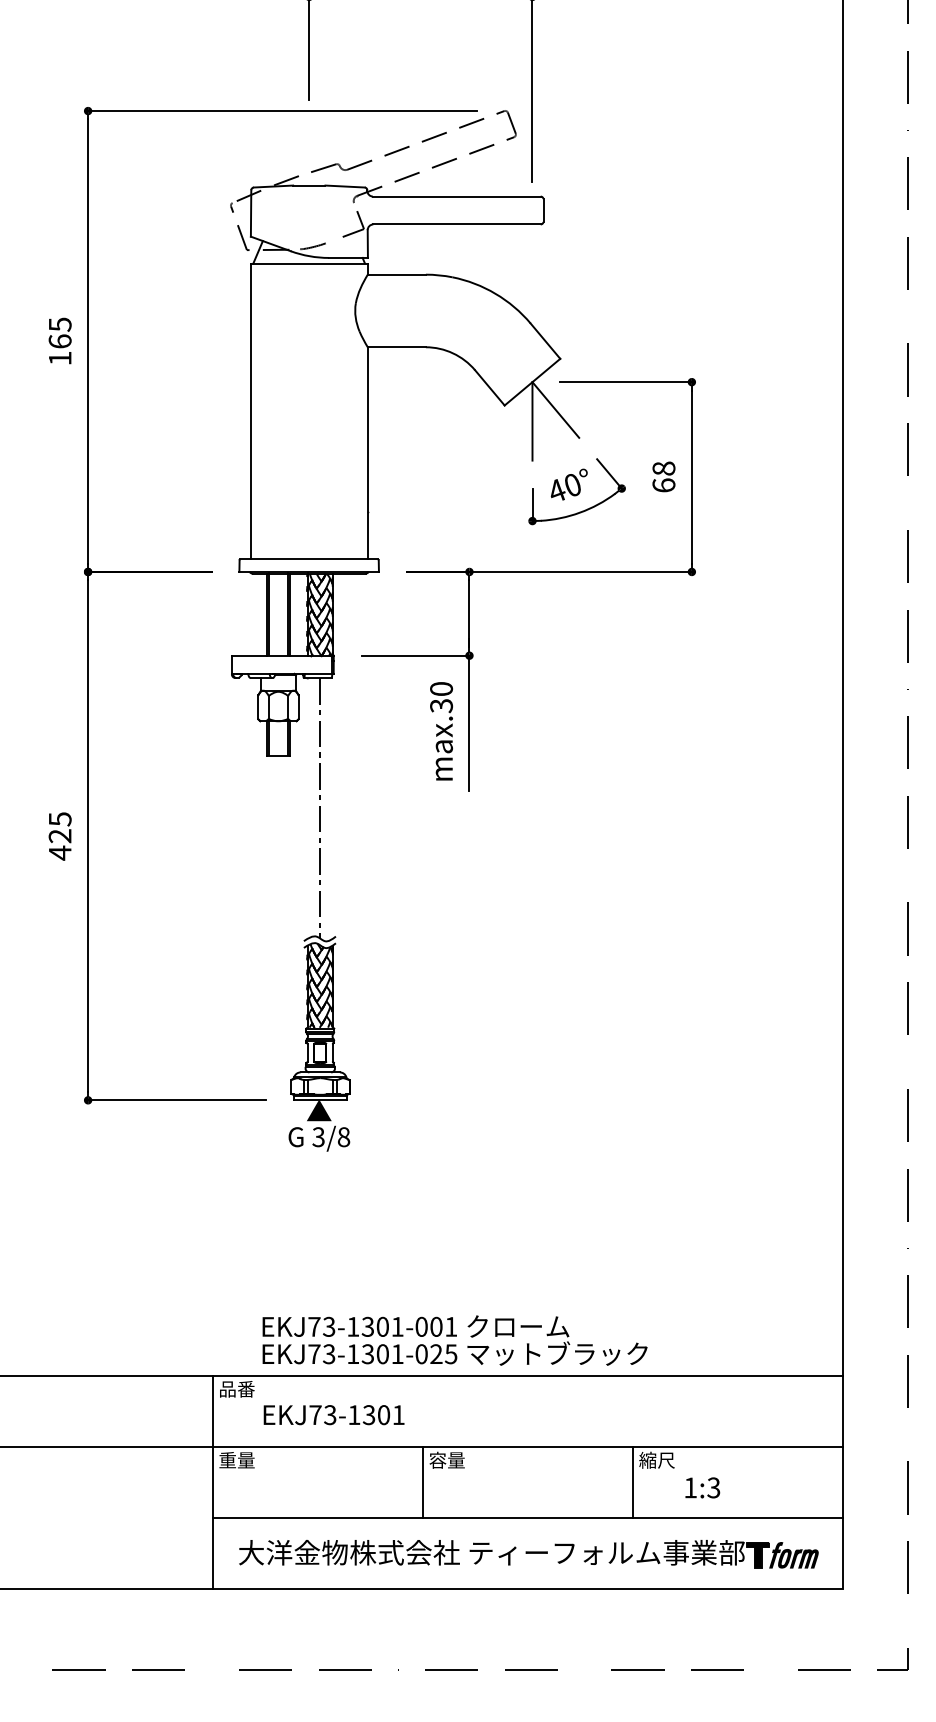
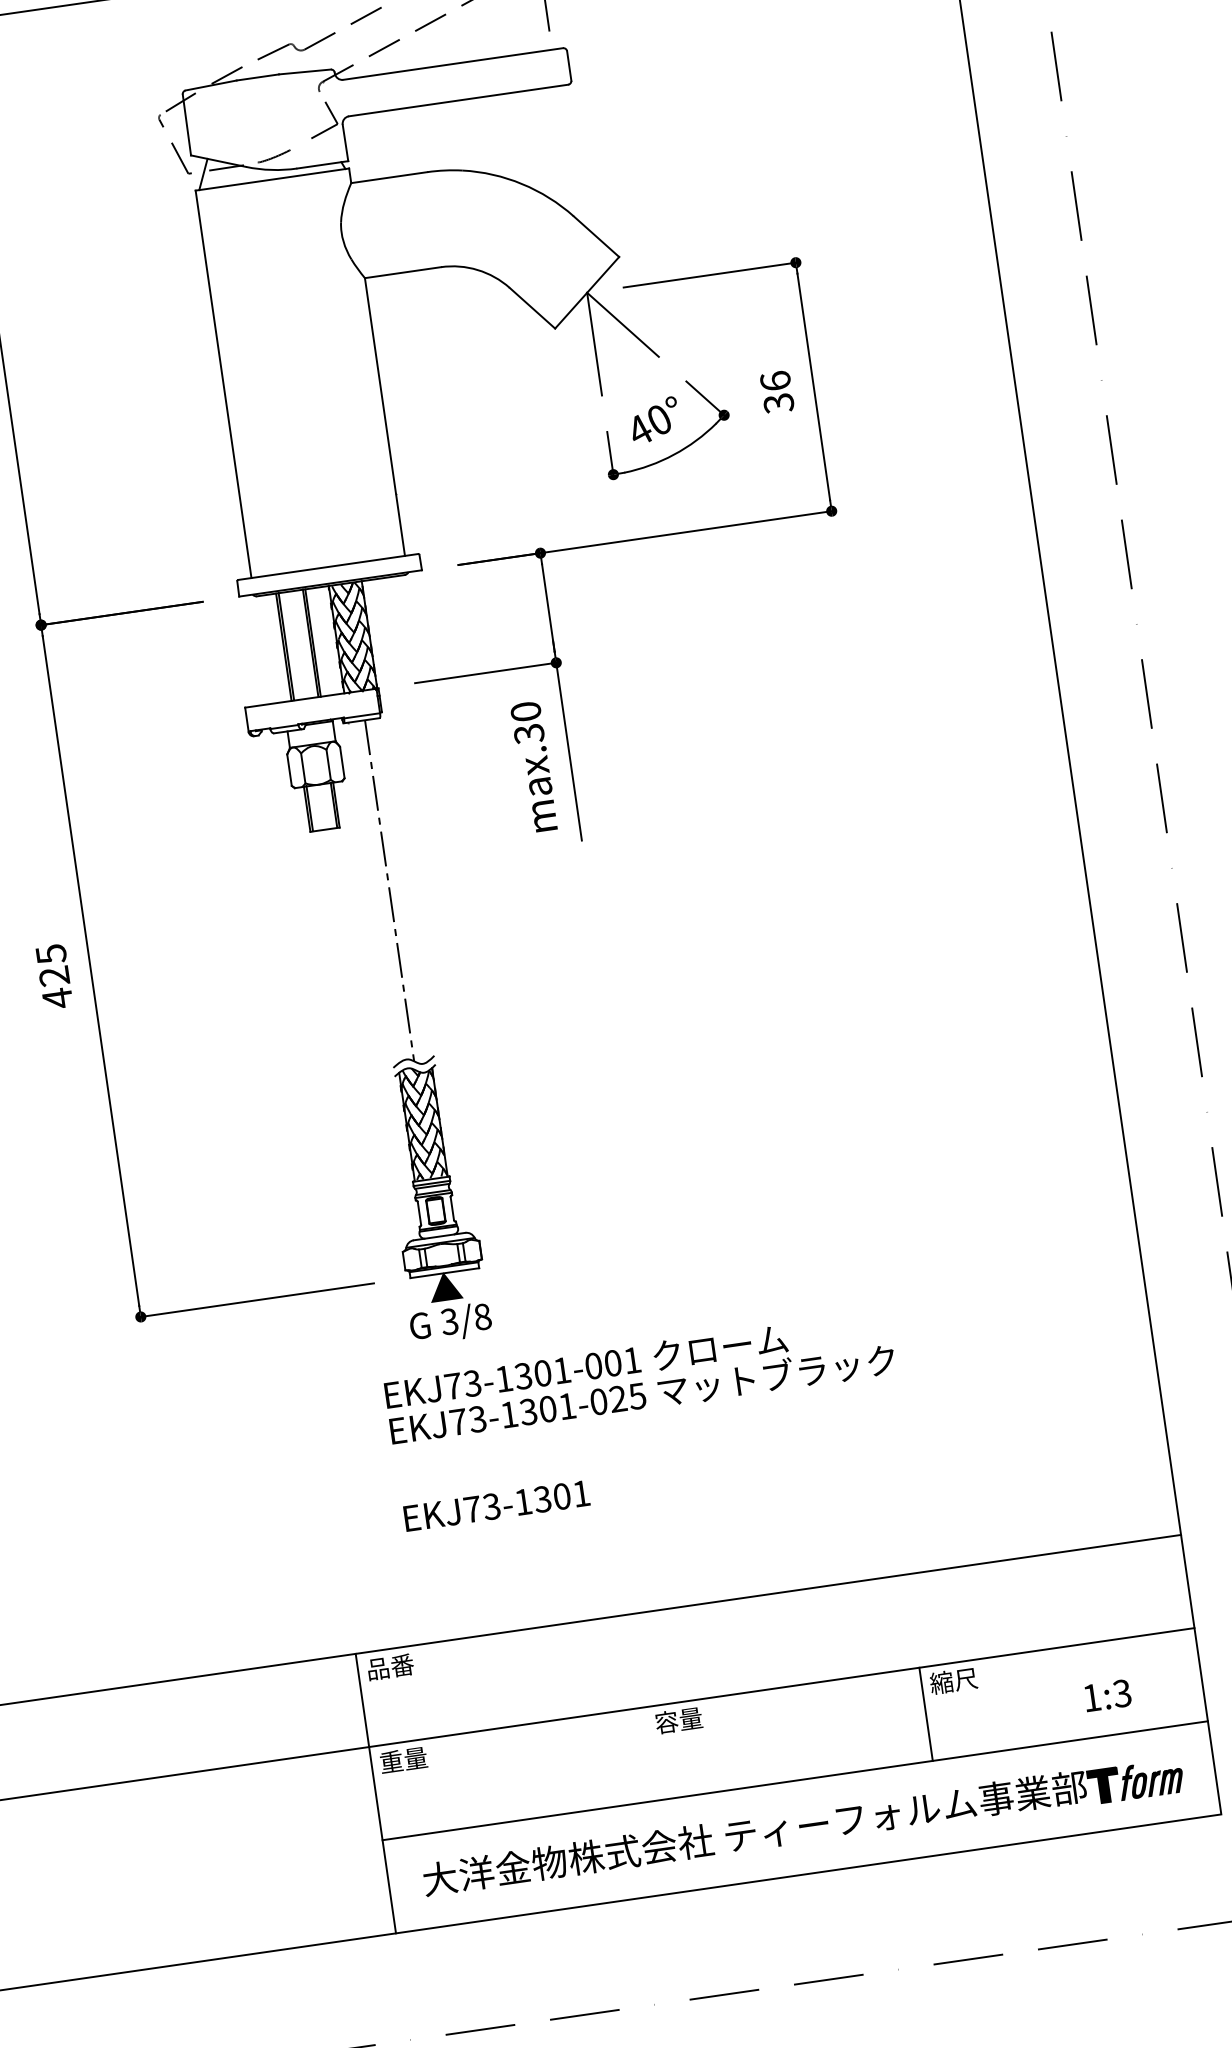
text: (663, 476) -> (776, 391), 68 -> 36
text: (454, 1340) -> (639, 1377), moved
text: (333, 1415) -> (496, 1506), moved
line: (422, 1481) -> (650, 1752), removed
text: (702, 1487) -> (1107, 1695), moved

